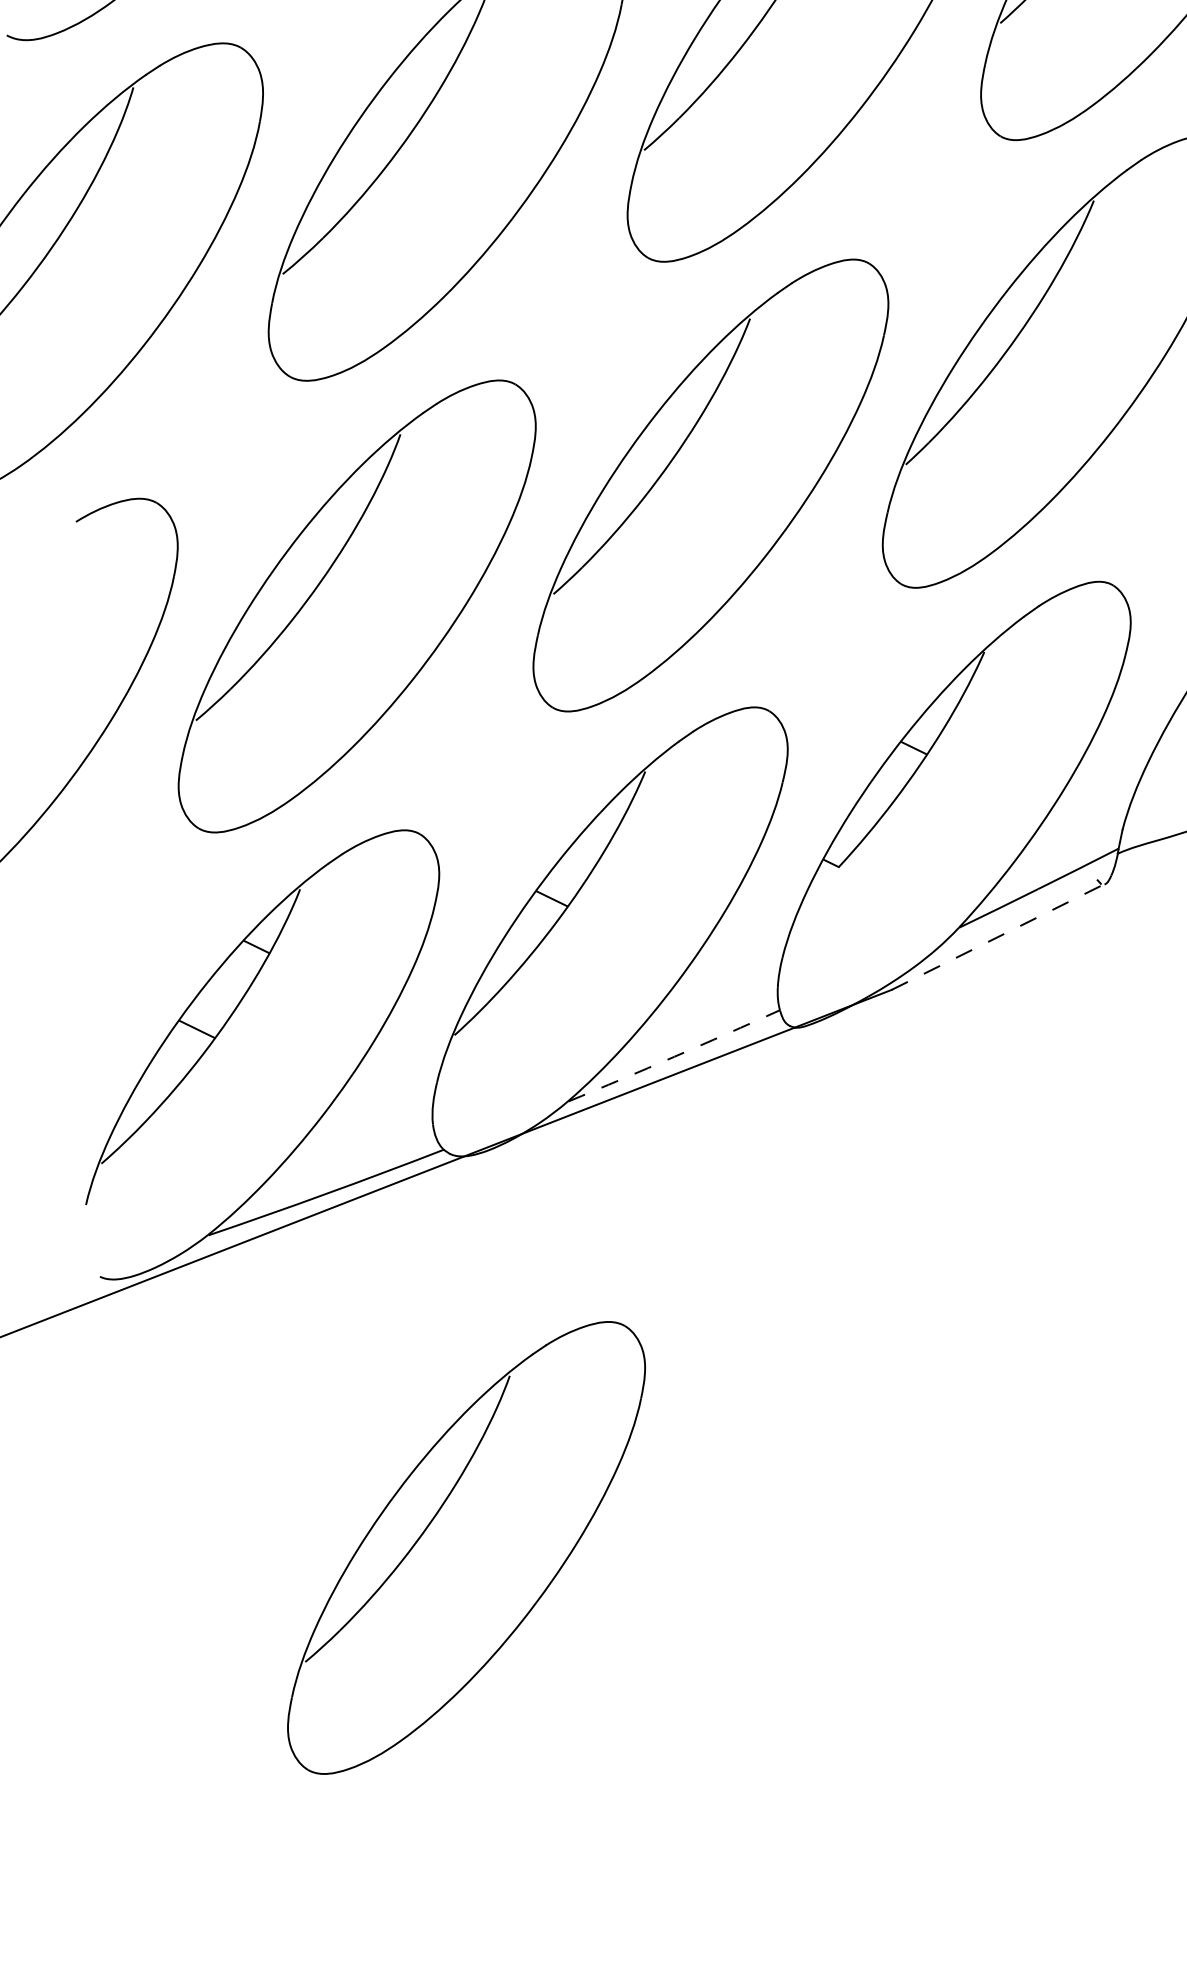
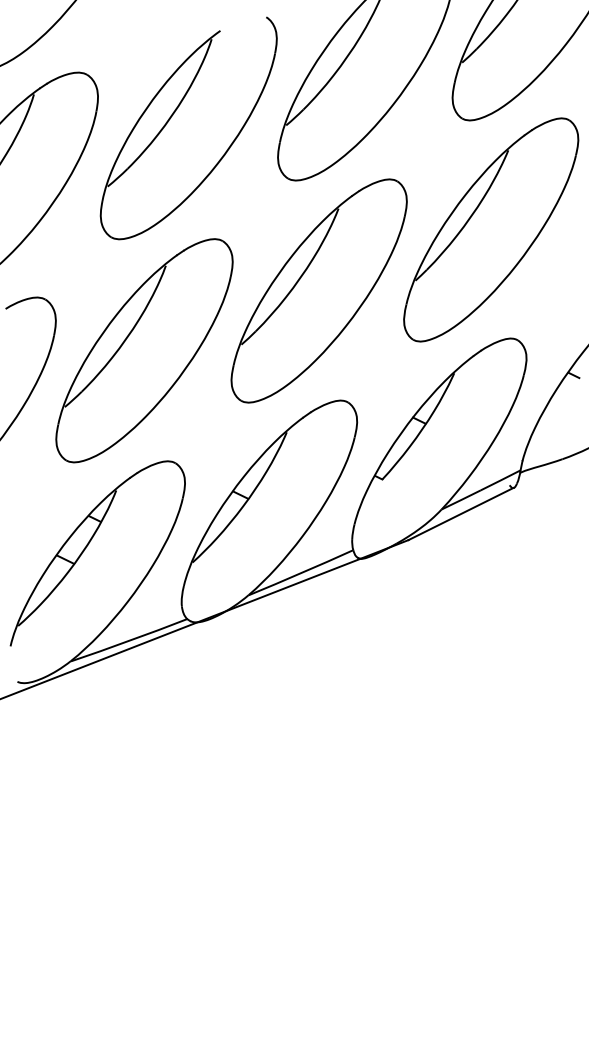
line: (999, 937) -> (461, 514), dashed -> solid
arc: (675, 1057) -> (301, 573), dashed -> solid
part: (466, 1547) -> (198, 815), removed

